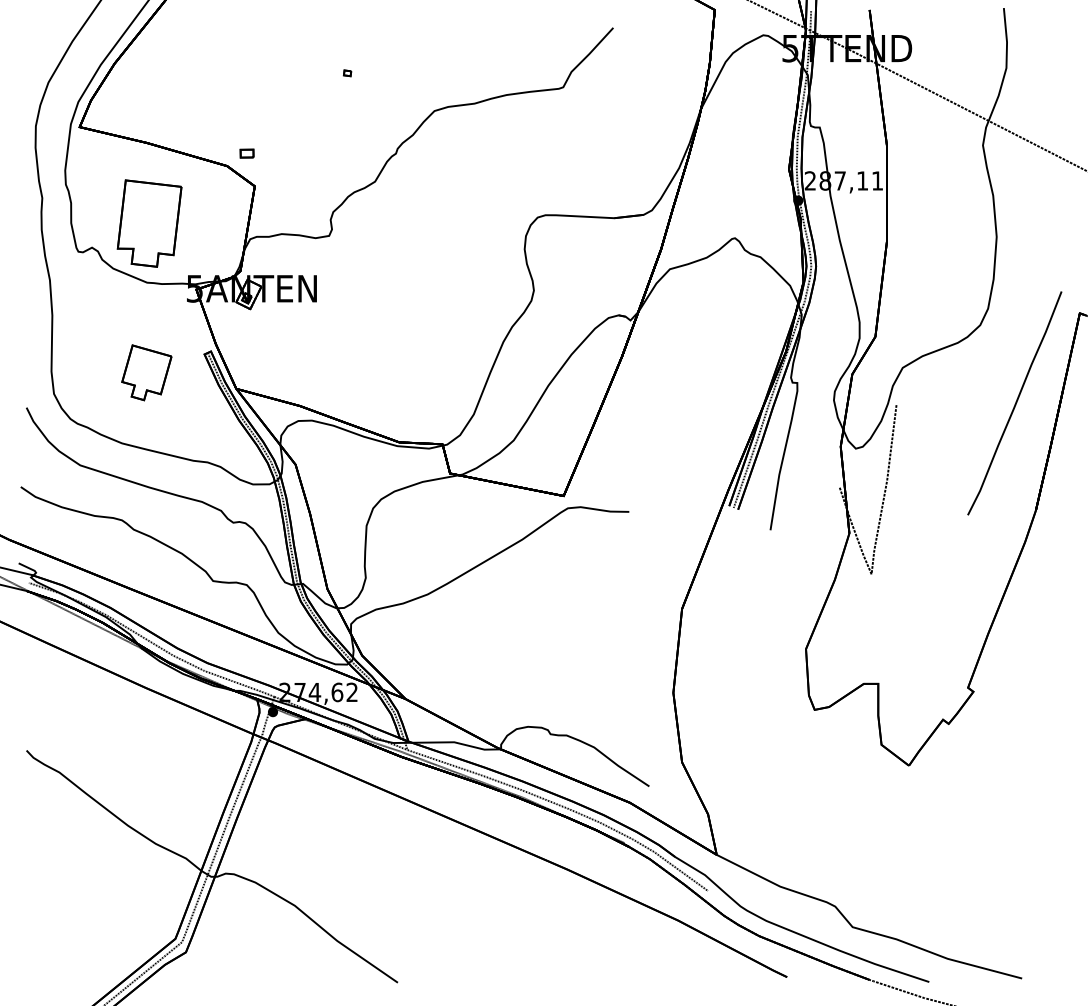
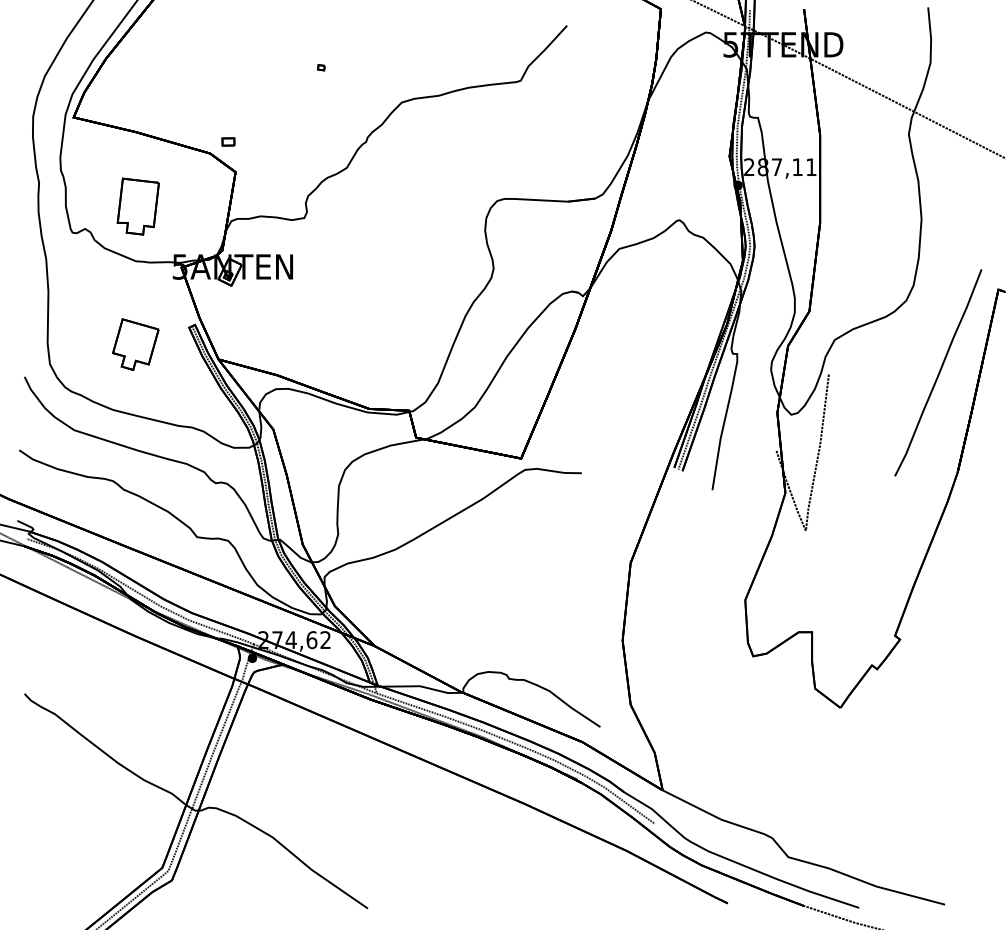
part: (149, 223) -> (138, 206), size x0.7

